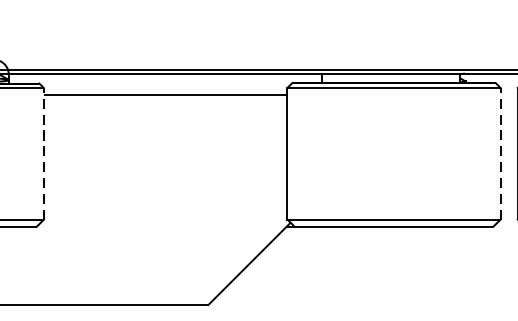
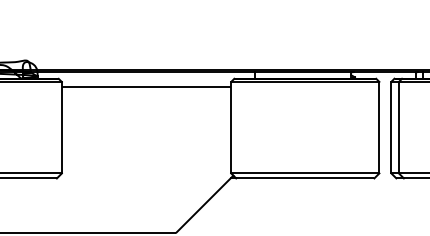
line: (43, 153) -> (61, 127), dashed -> solid
line: (500, 153) -> (379, 127), dashed -> solid

